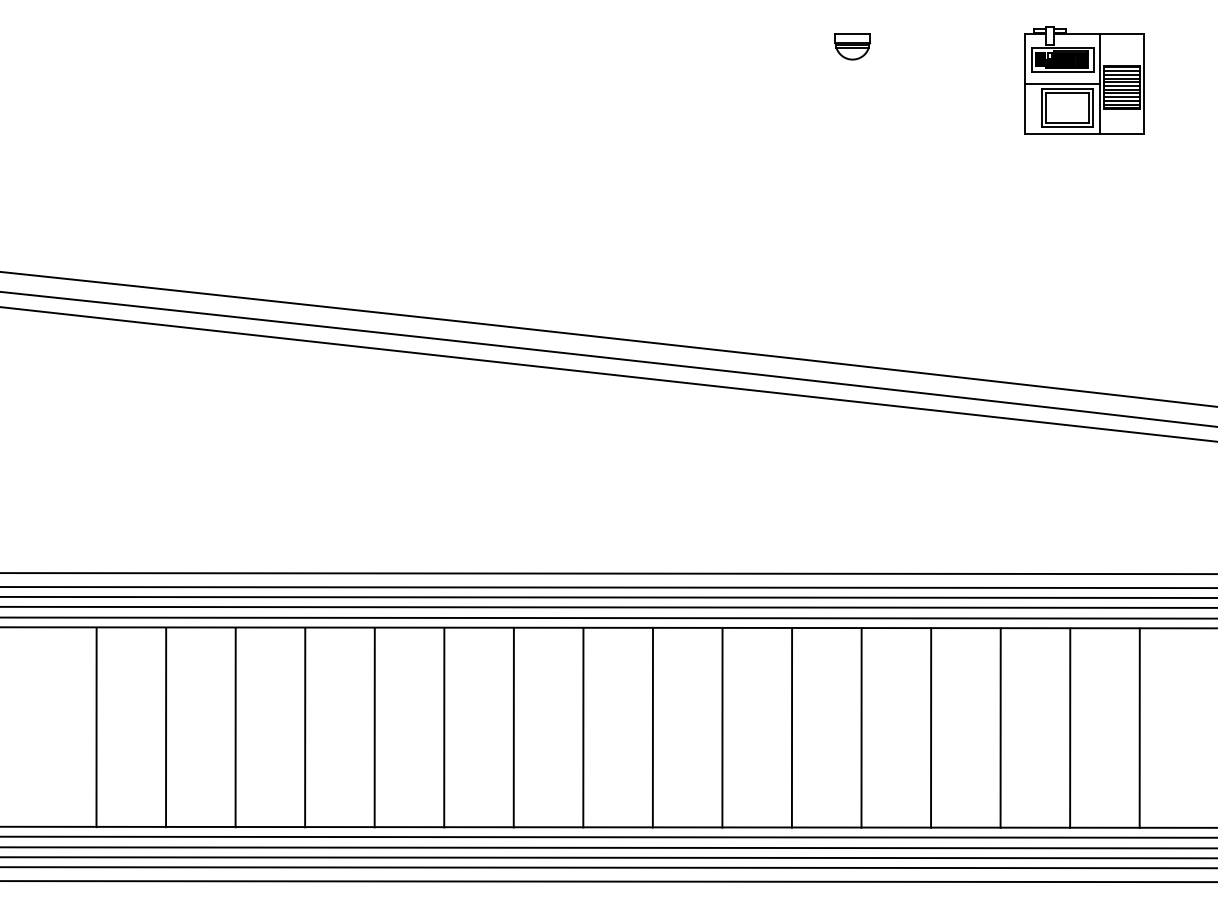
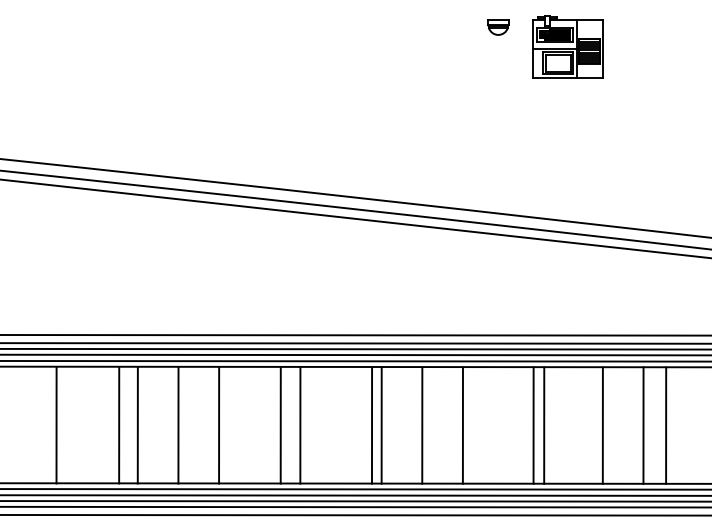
part: (1083, 79) -> (567, 46), moved
line: (166, 727) -> (119, 425), moved
line: (443, 727) -> (280, 425), moved
line: (582, 727) -> (371, 425), moved
line: (861, 727) -> (533, 425), moved
line: (1000, 727) -> (602, 425), moved
line: (1070, 727) -> (643, 425), moved

